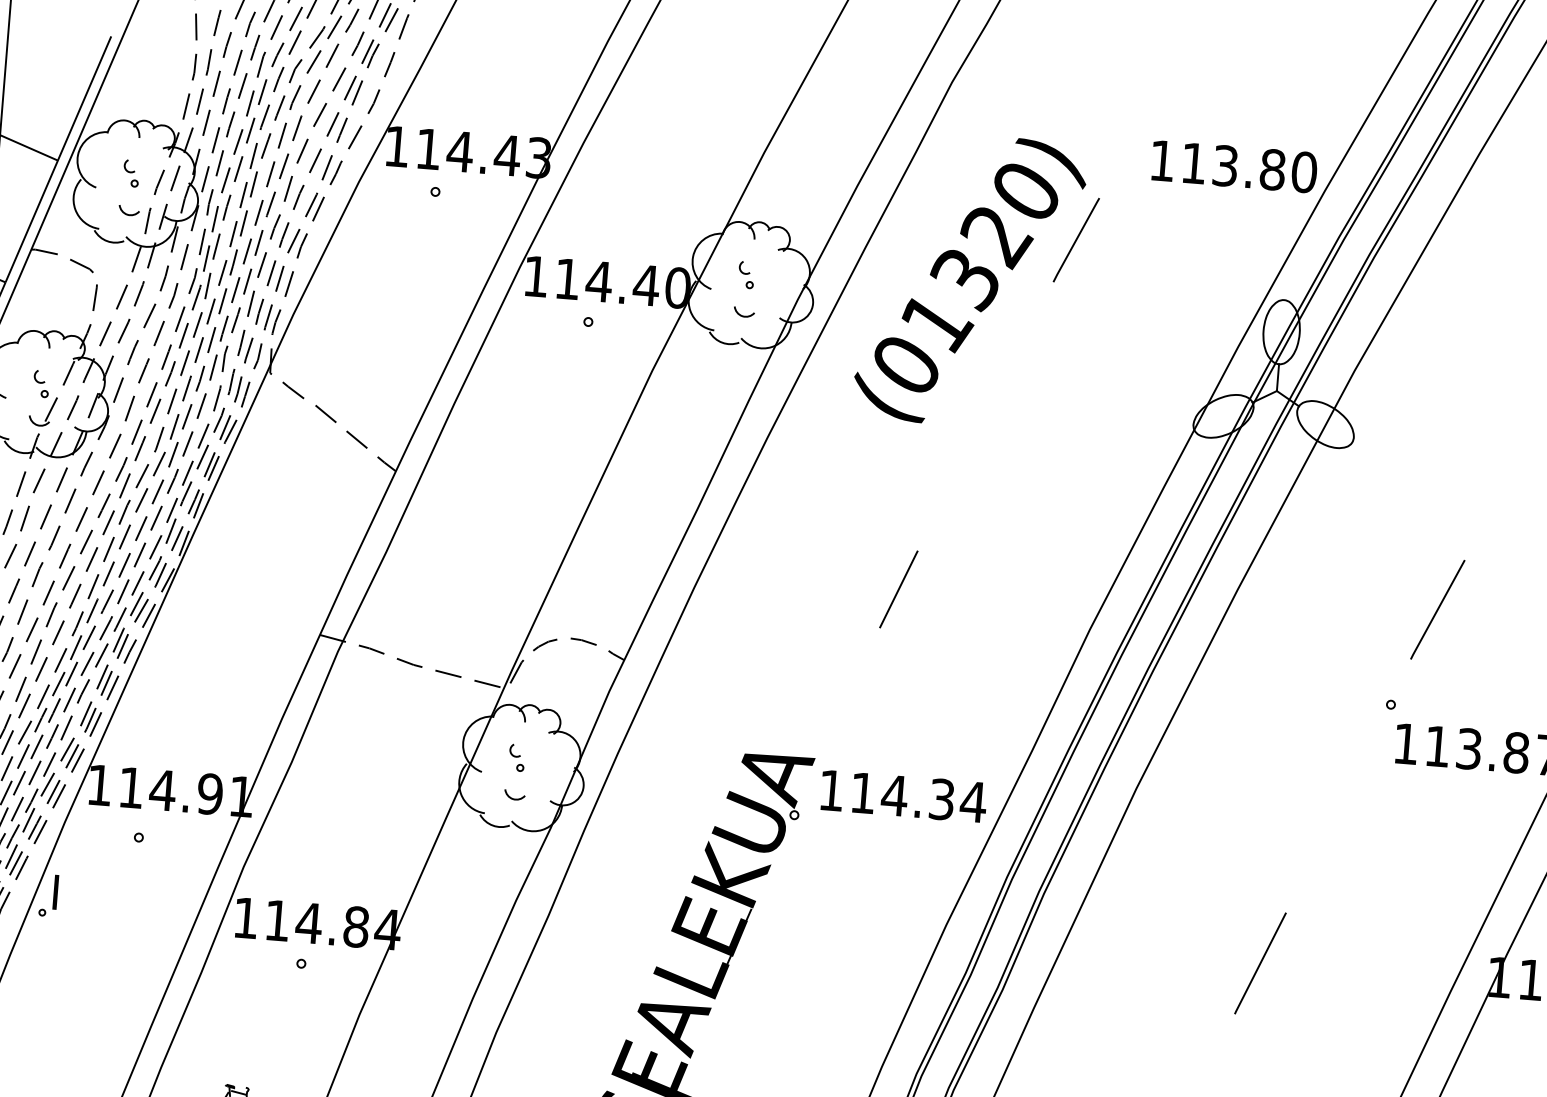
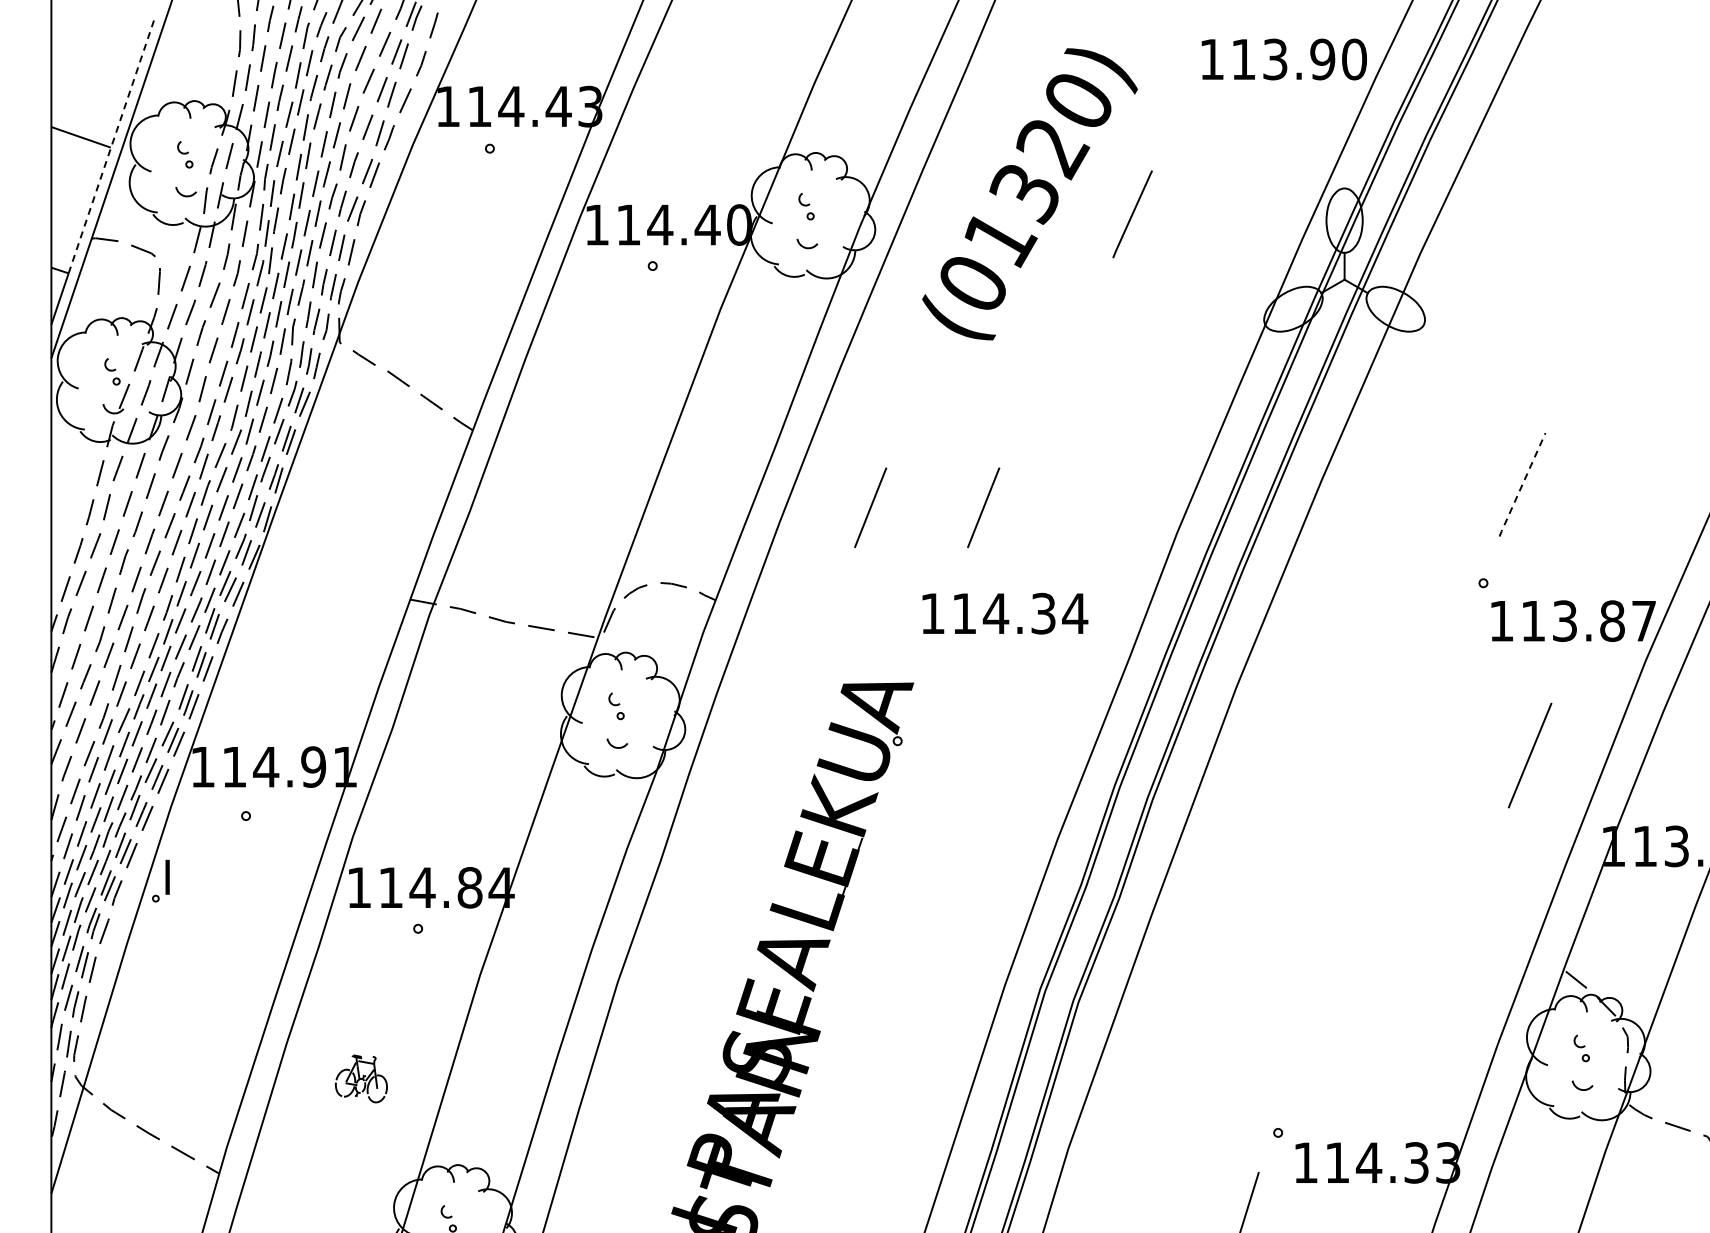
line: (58, 159) -> (111, 146), solid -> dashed
text: (1272, 169) -> (1322, 59), 113.80 -> 113.90
line: (1076, 240) -> (1132, 214), moved
line: (786, 580) -> (870, 507), added
line: (1437, 610) -> (1522, 485), solid -> dashed
text: (904, 796) -> (1005, 613), moved
line: (1260, 963) -> (1530, 755), moved

